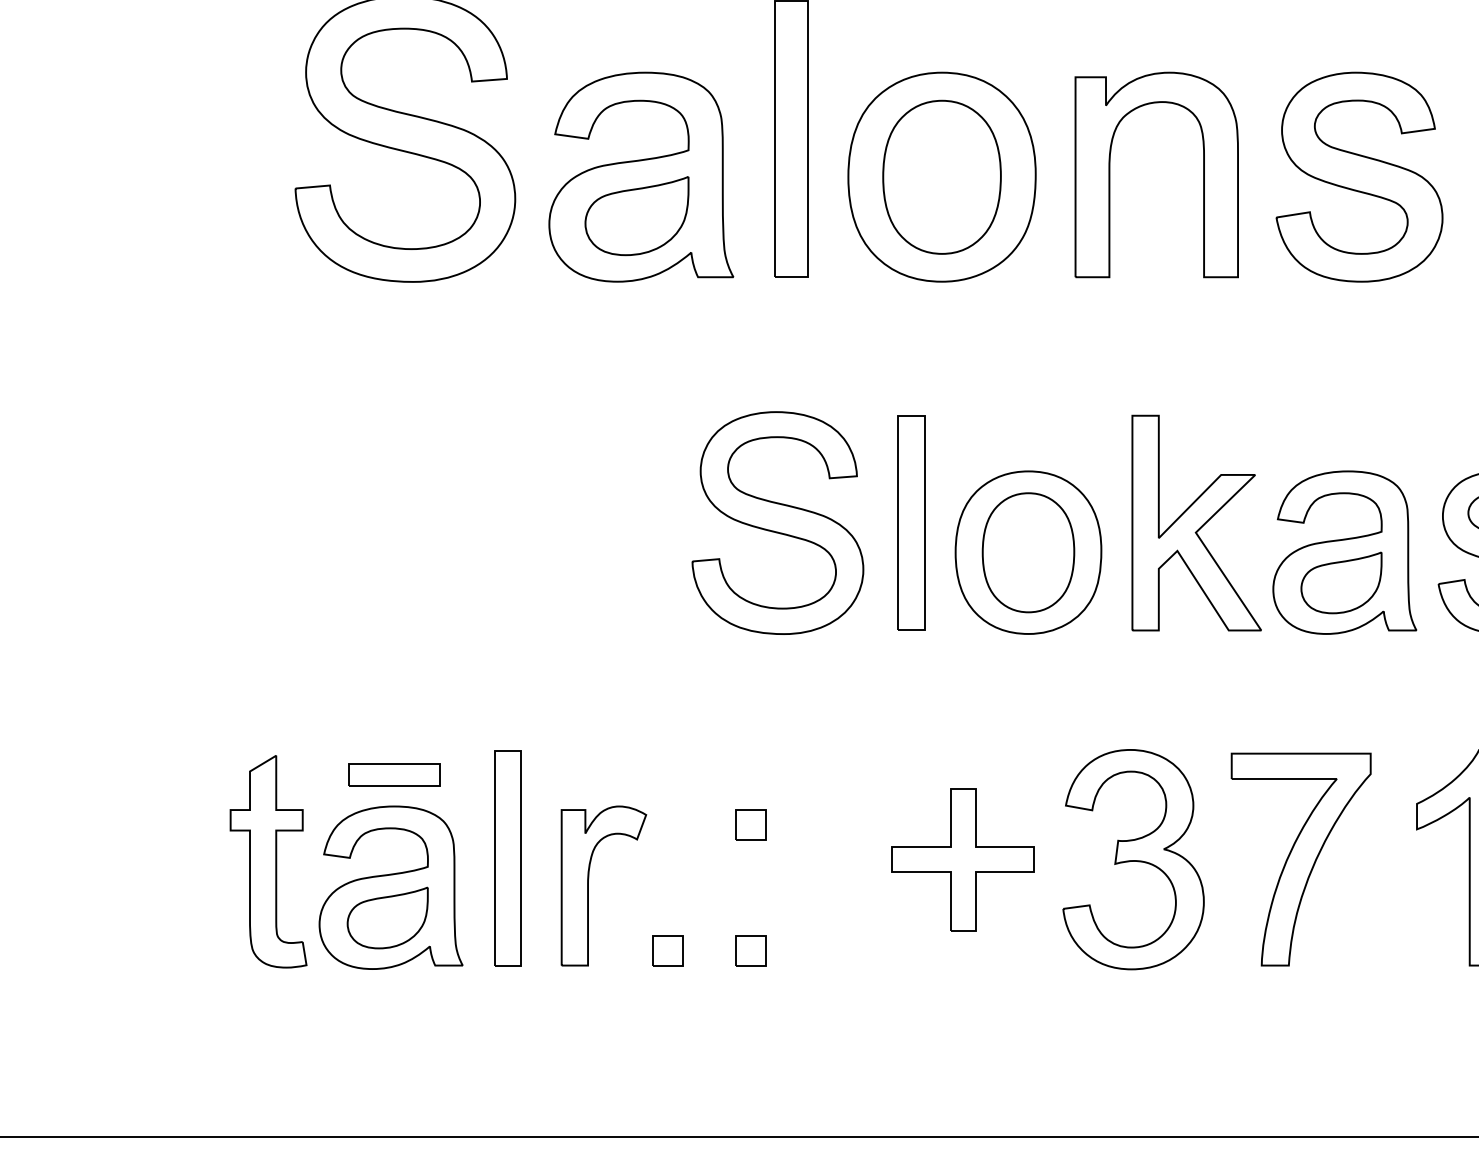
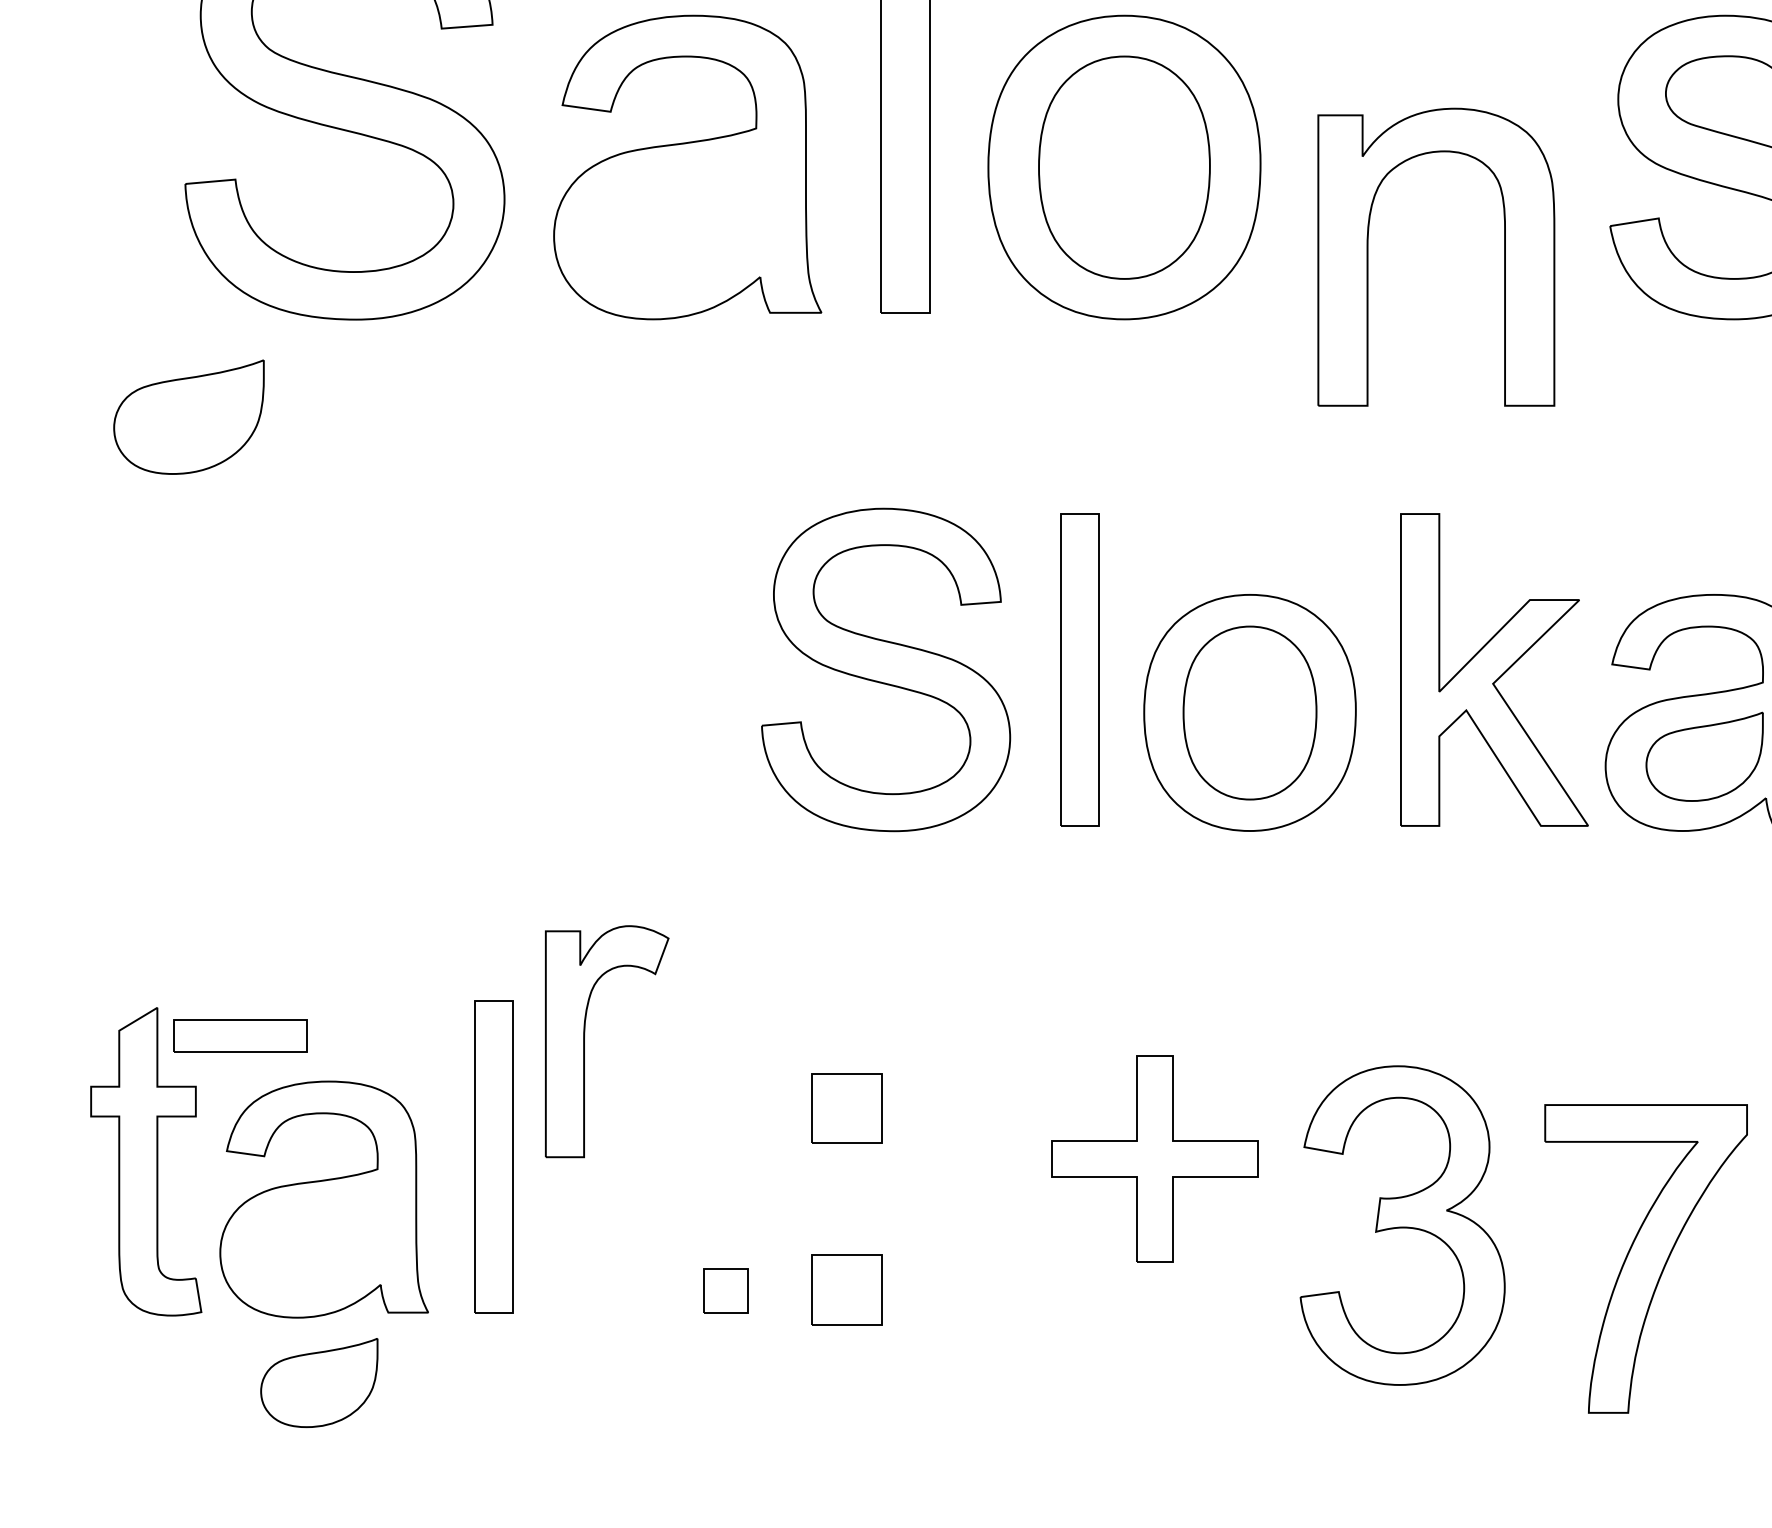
part: (1110, 174) -> (1369, 256), moved
part: (636, 216) -> (188, 417), moved
part: (394, 774) -> (240, 1035), moved
part: (750, 824) -> (846, 1107), size x1.6
part: (1133, 859) -> (1402, 1225), moved
part: (1300, 859) -> (1645, 1258), moved
part: (588, 885) -> (584, 1040), moved
part: (387, 917) -> (318, 1382), moved
part: (750, 950) -> (846, 1290), size x1.6

